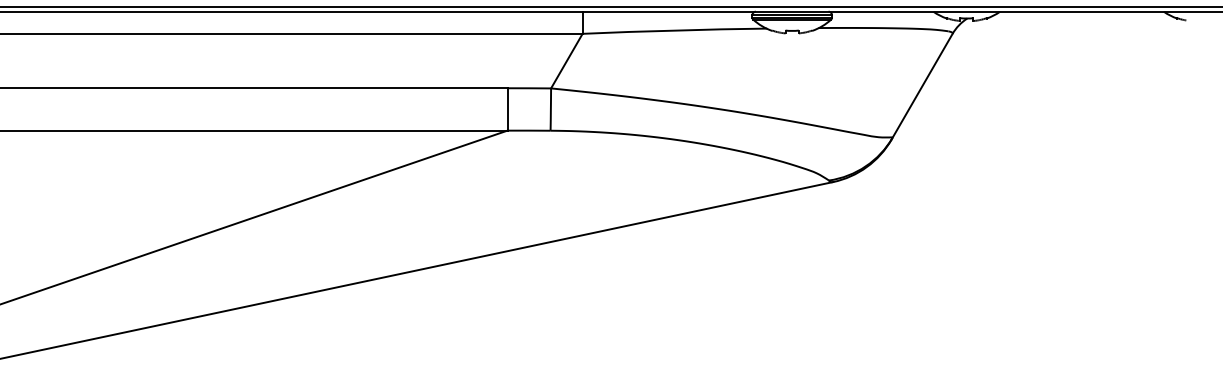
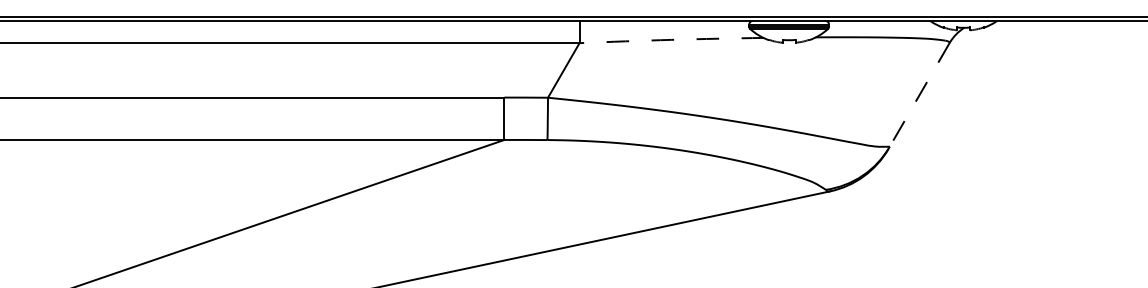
arc: (674, 30) -> (671, 39), solid -> dashed
line: (921, 87) -> (918, 96), solid -> dashed

